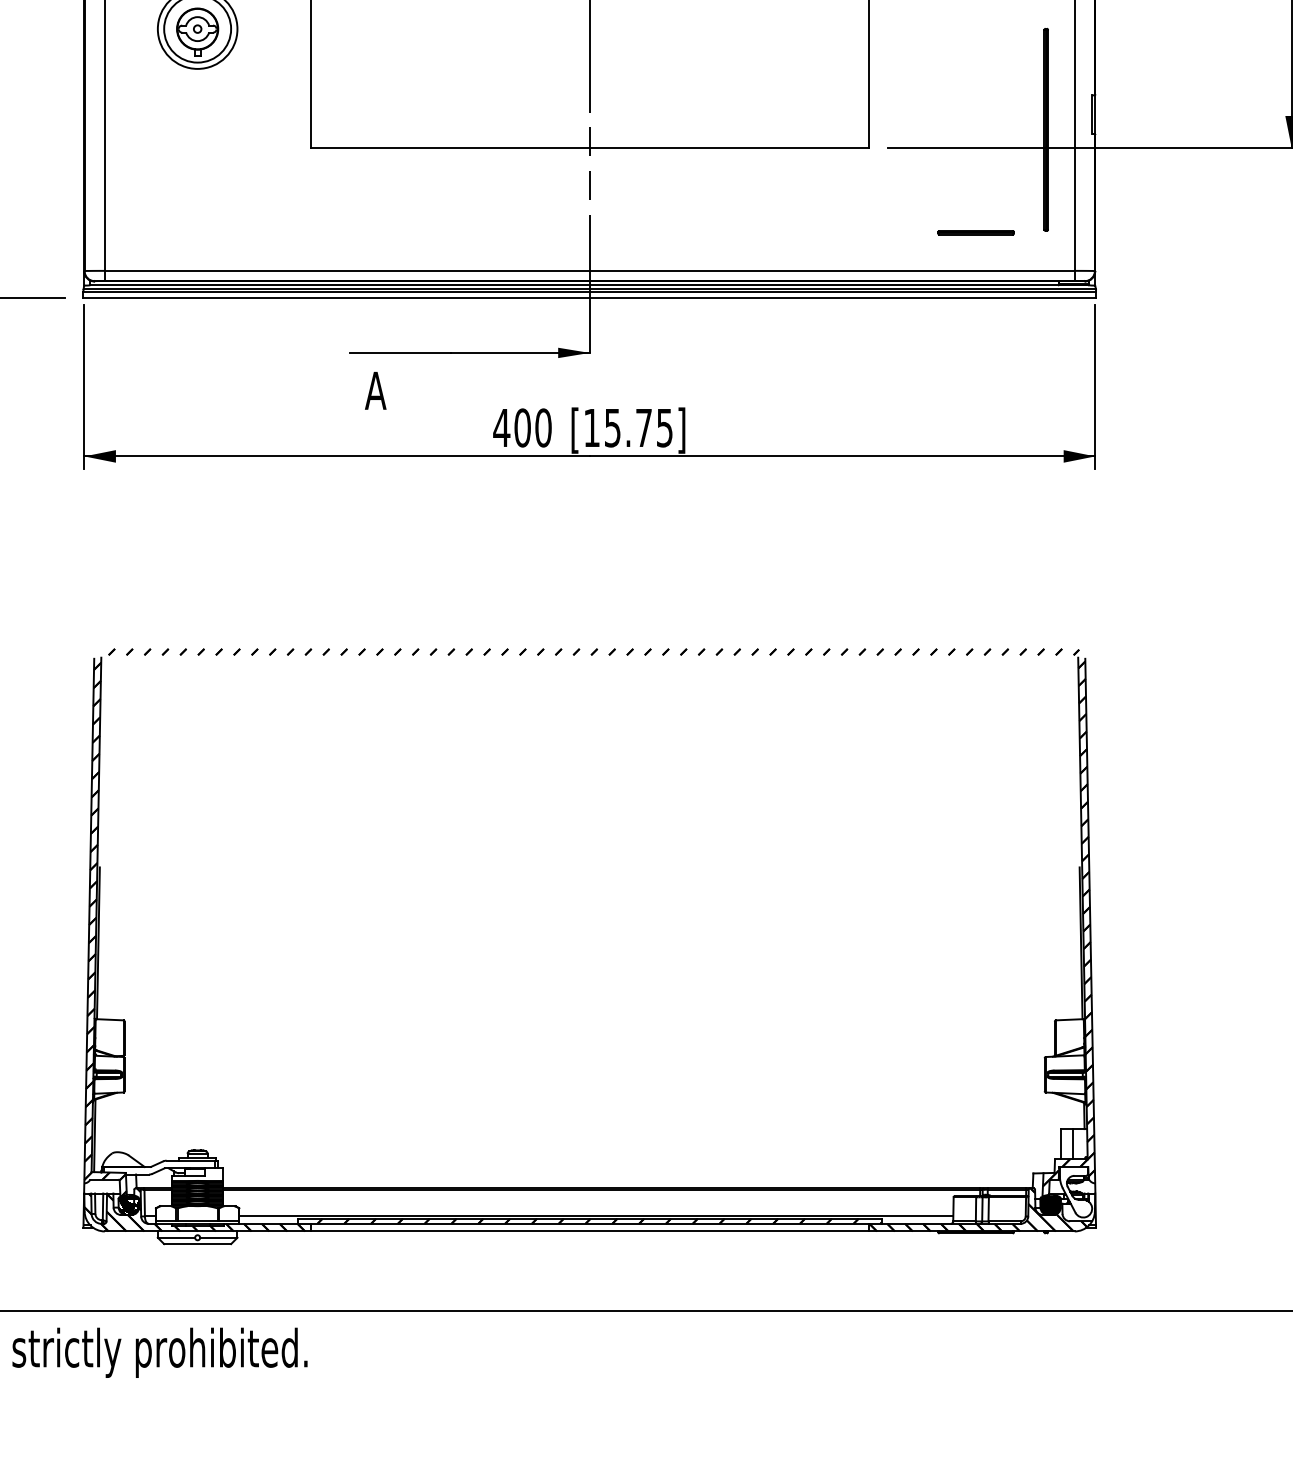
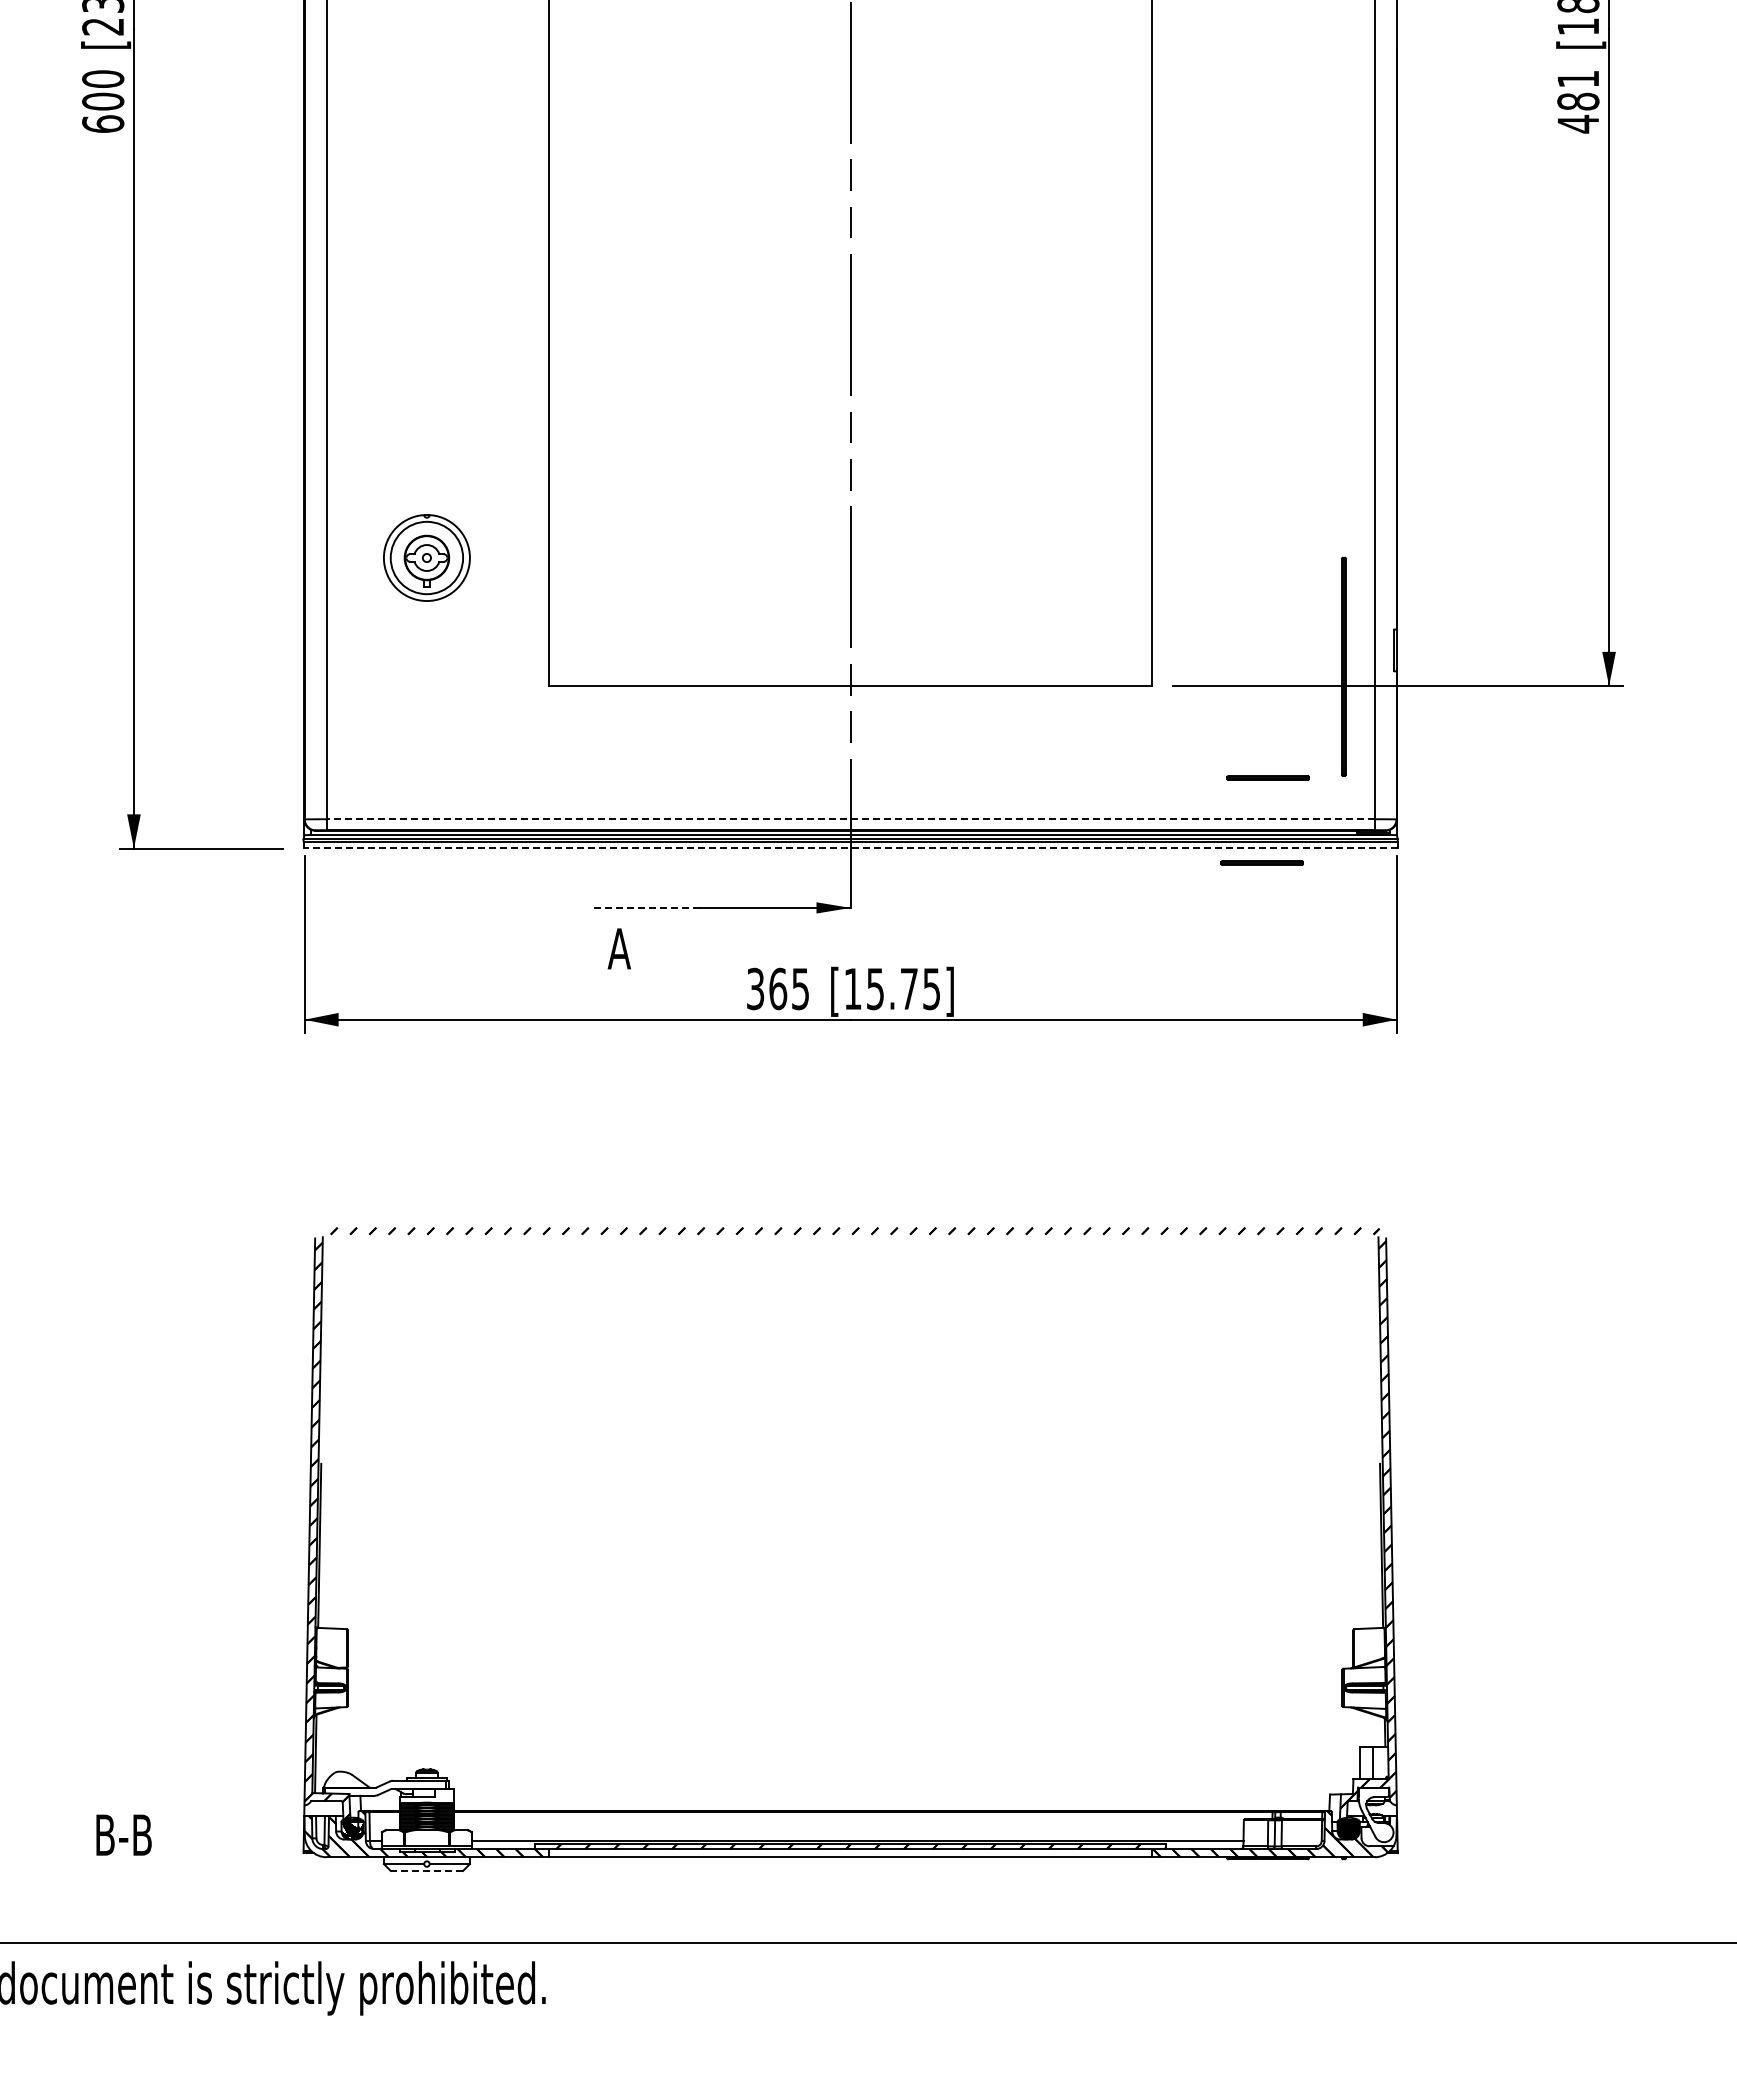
line: (589, 271) -> (850, 819), solid -> dashed
line: (589, 297) -> (850, 848), solid -> dashed
part: (969, 310) -> (1261, 862), added
line: (399, 352) -> (645, 907), solid -> dashed
text: (522, 427) -> (777, 988), 400 -> 365
line: (197, 1243) -> (426, 1870), solid -> dashed

